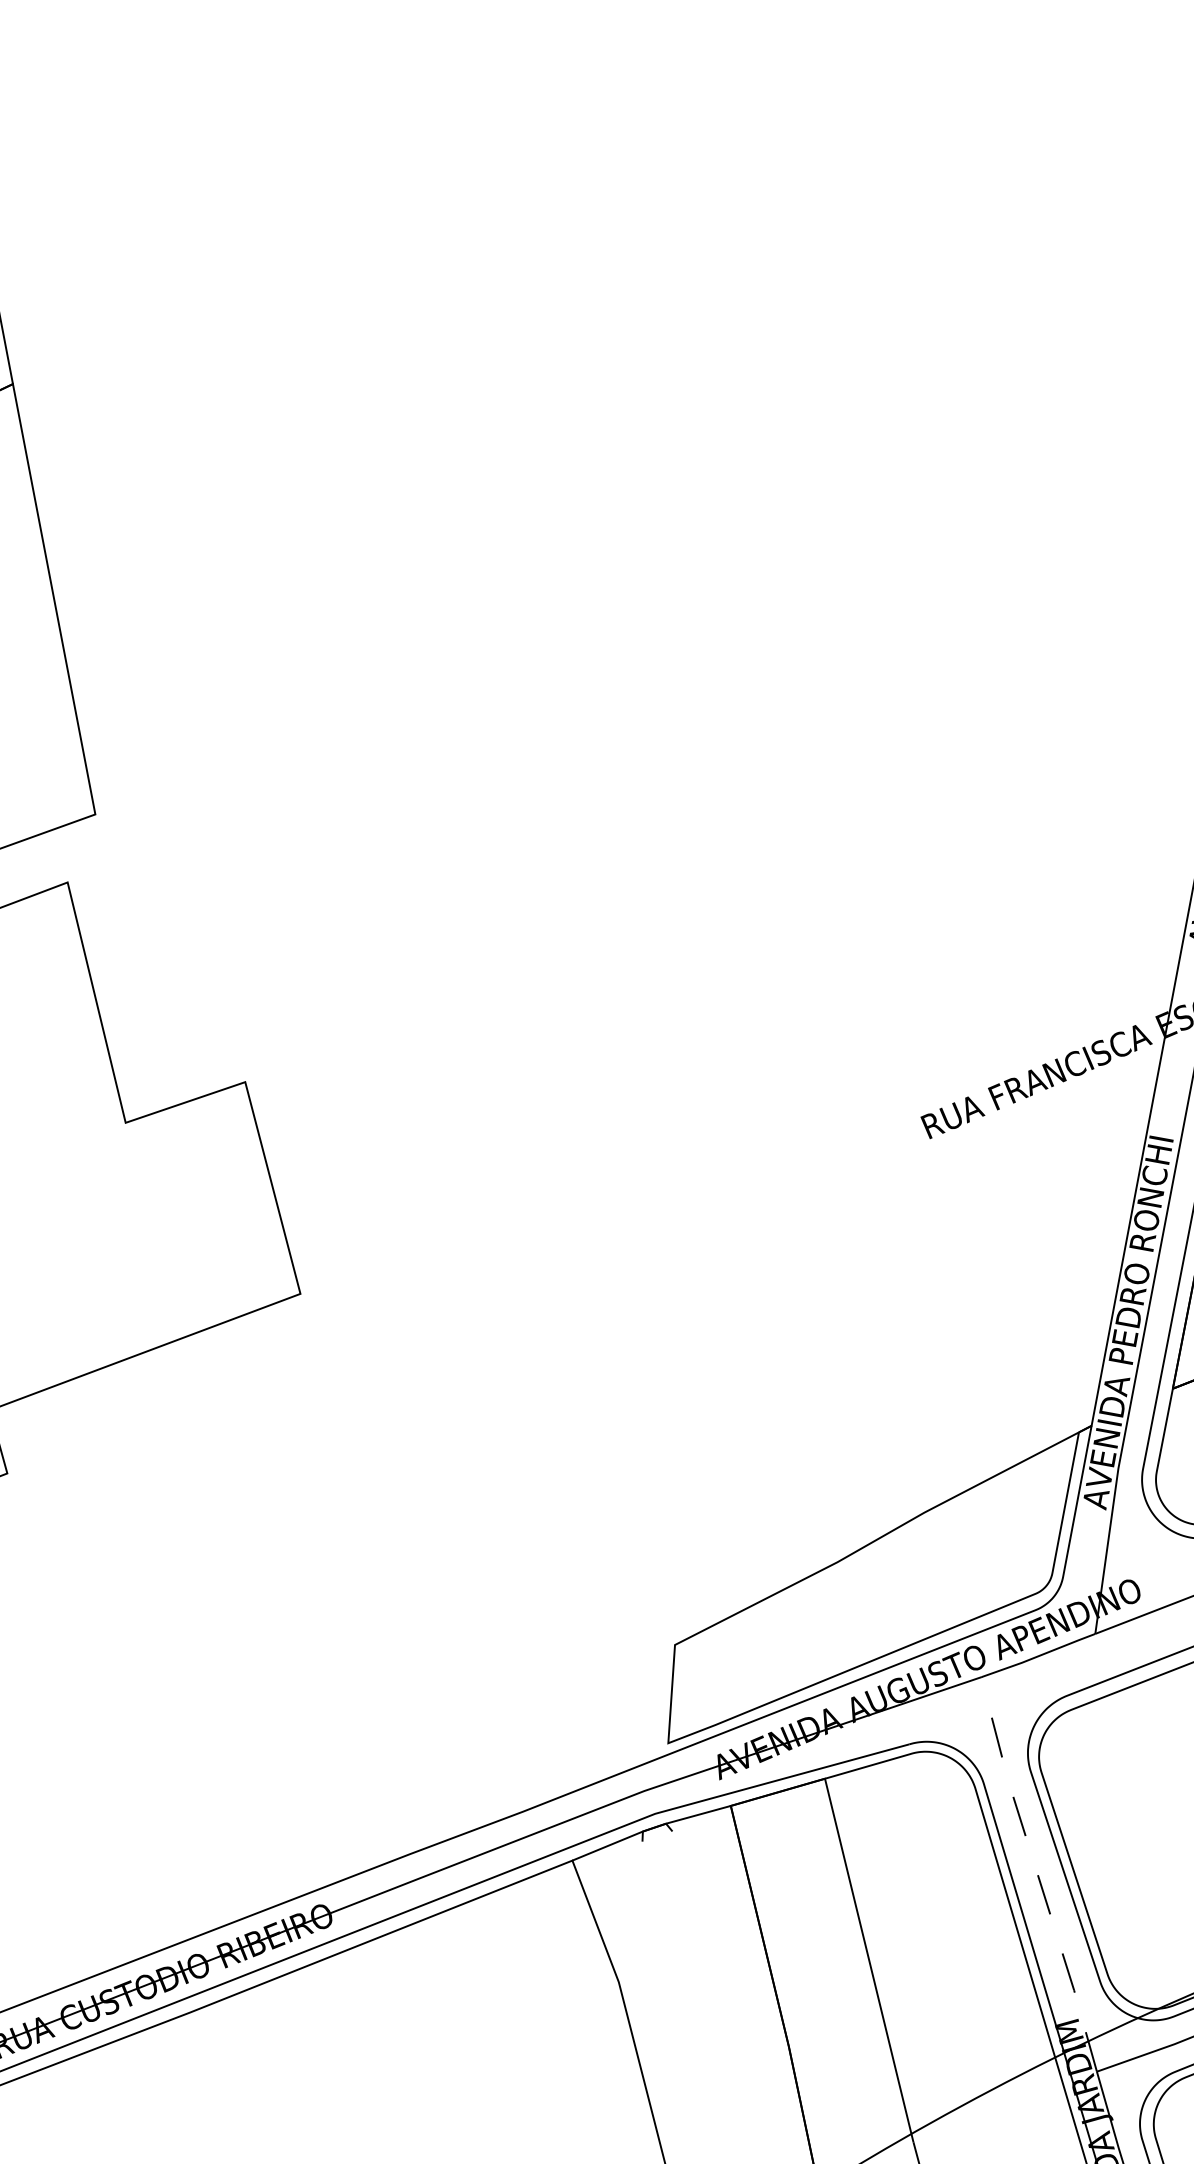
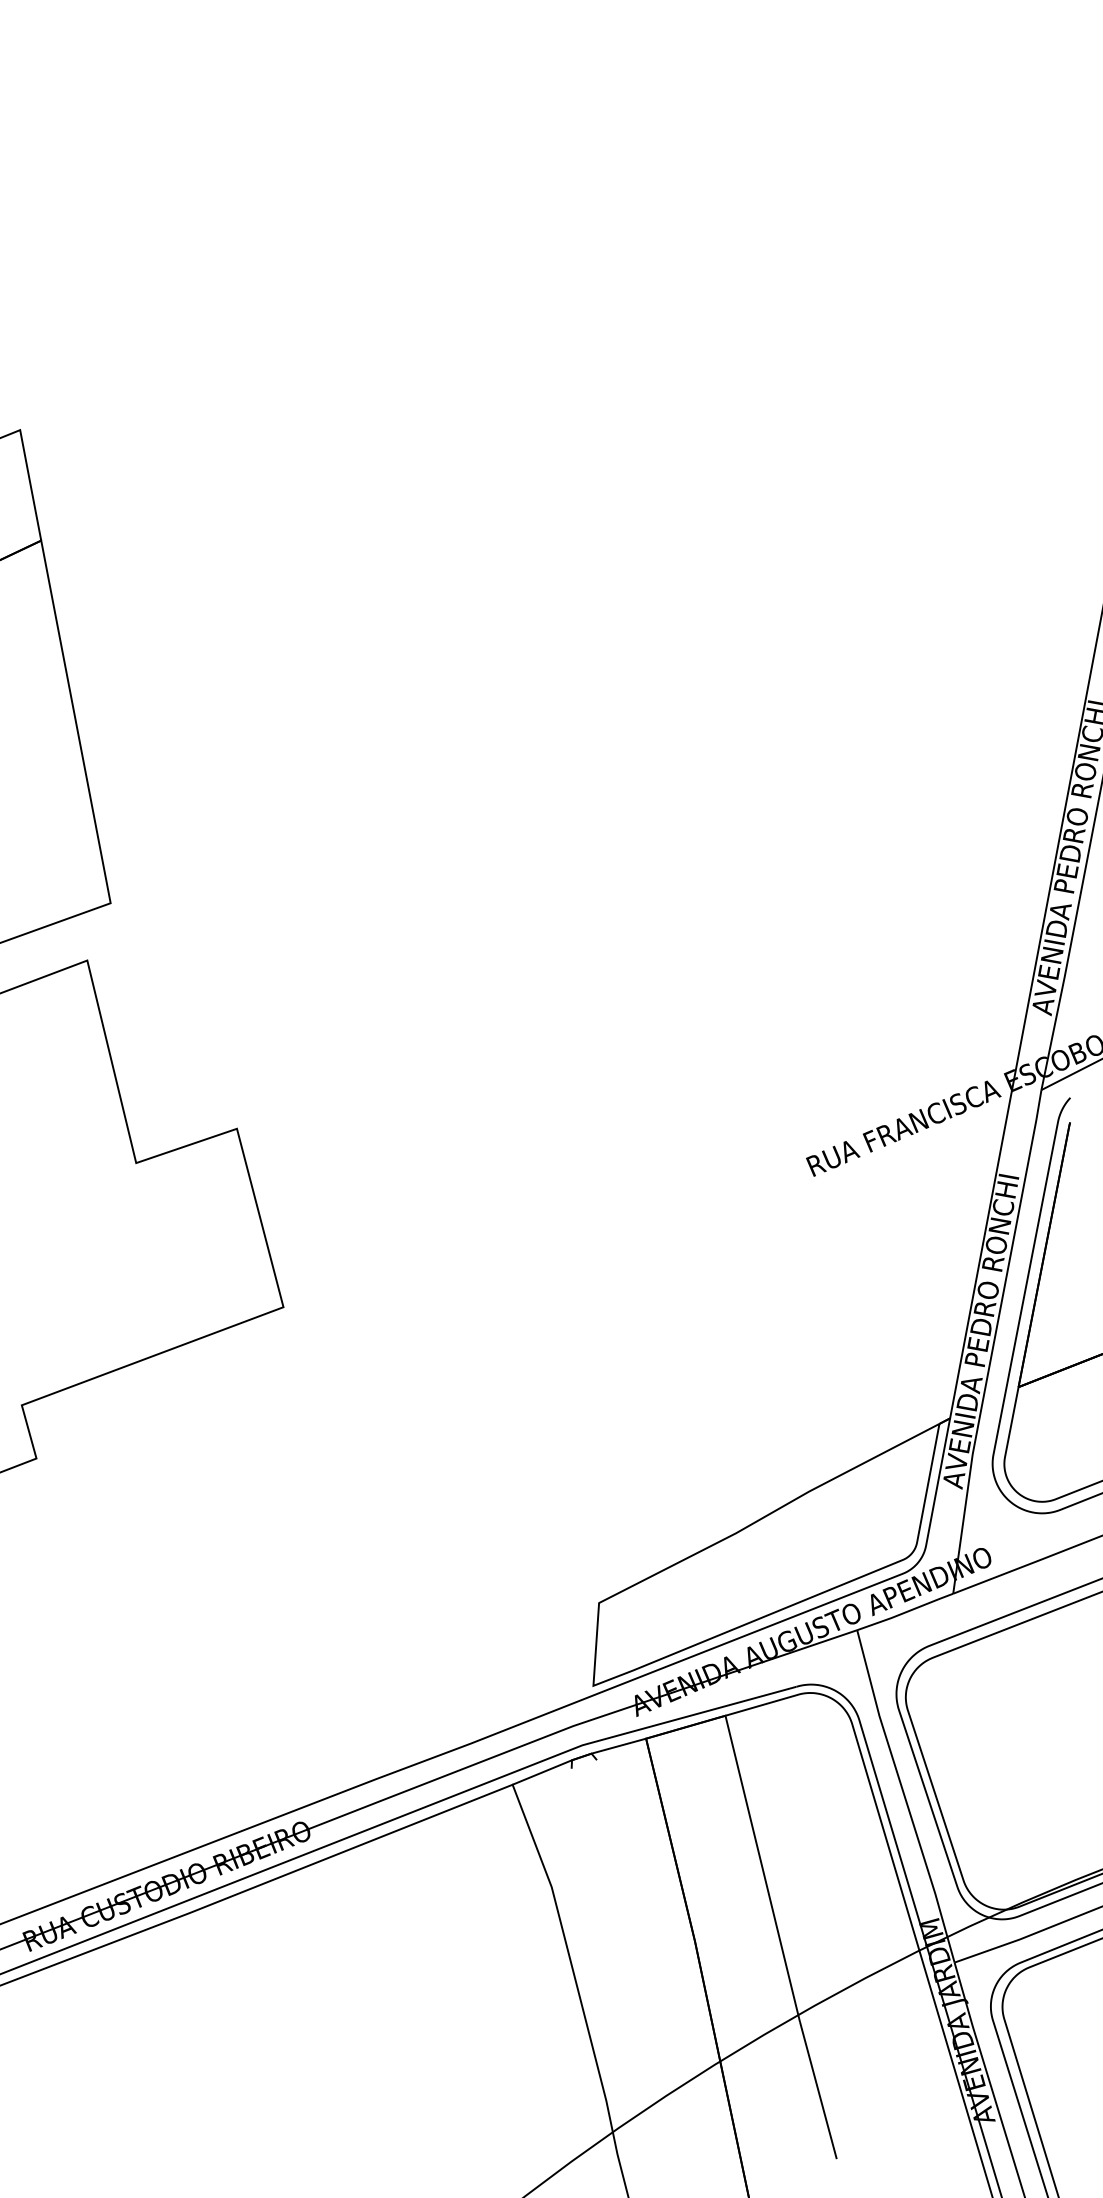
line: (1037, 1875) -> (904, 1797), dashed -> solid

